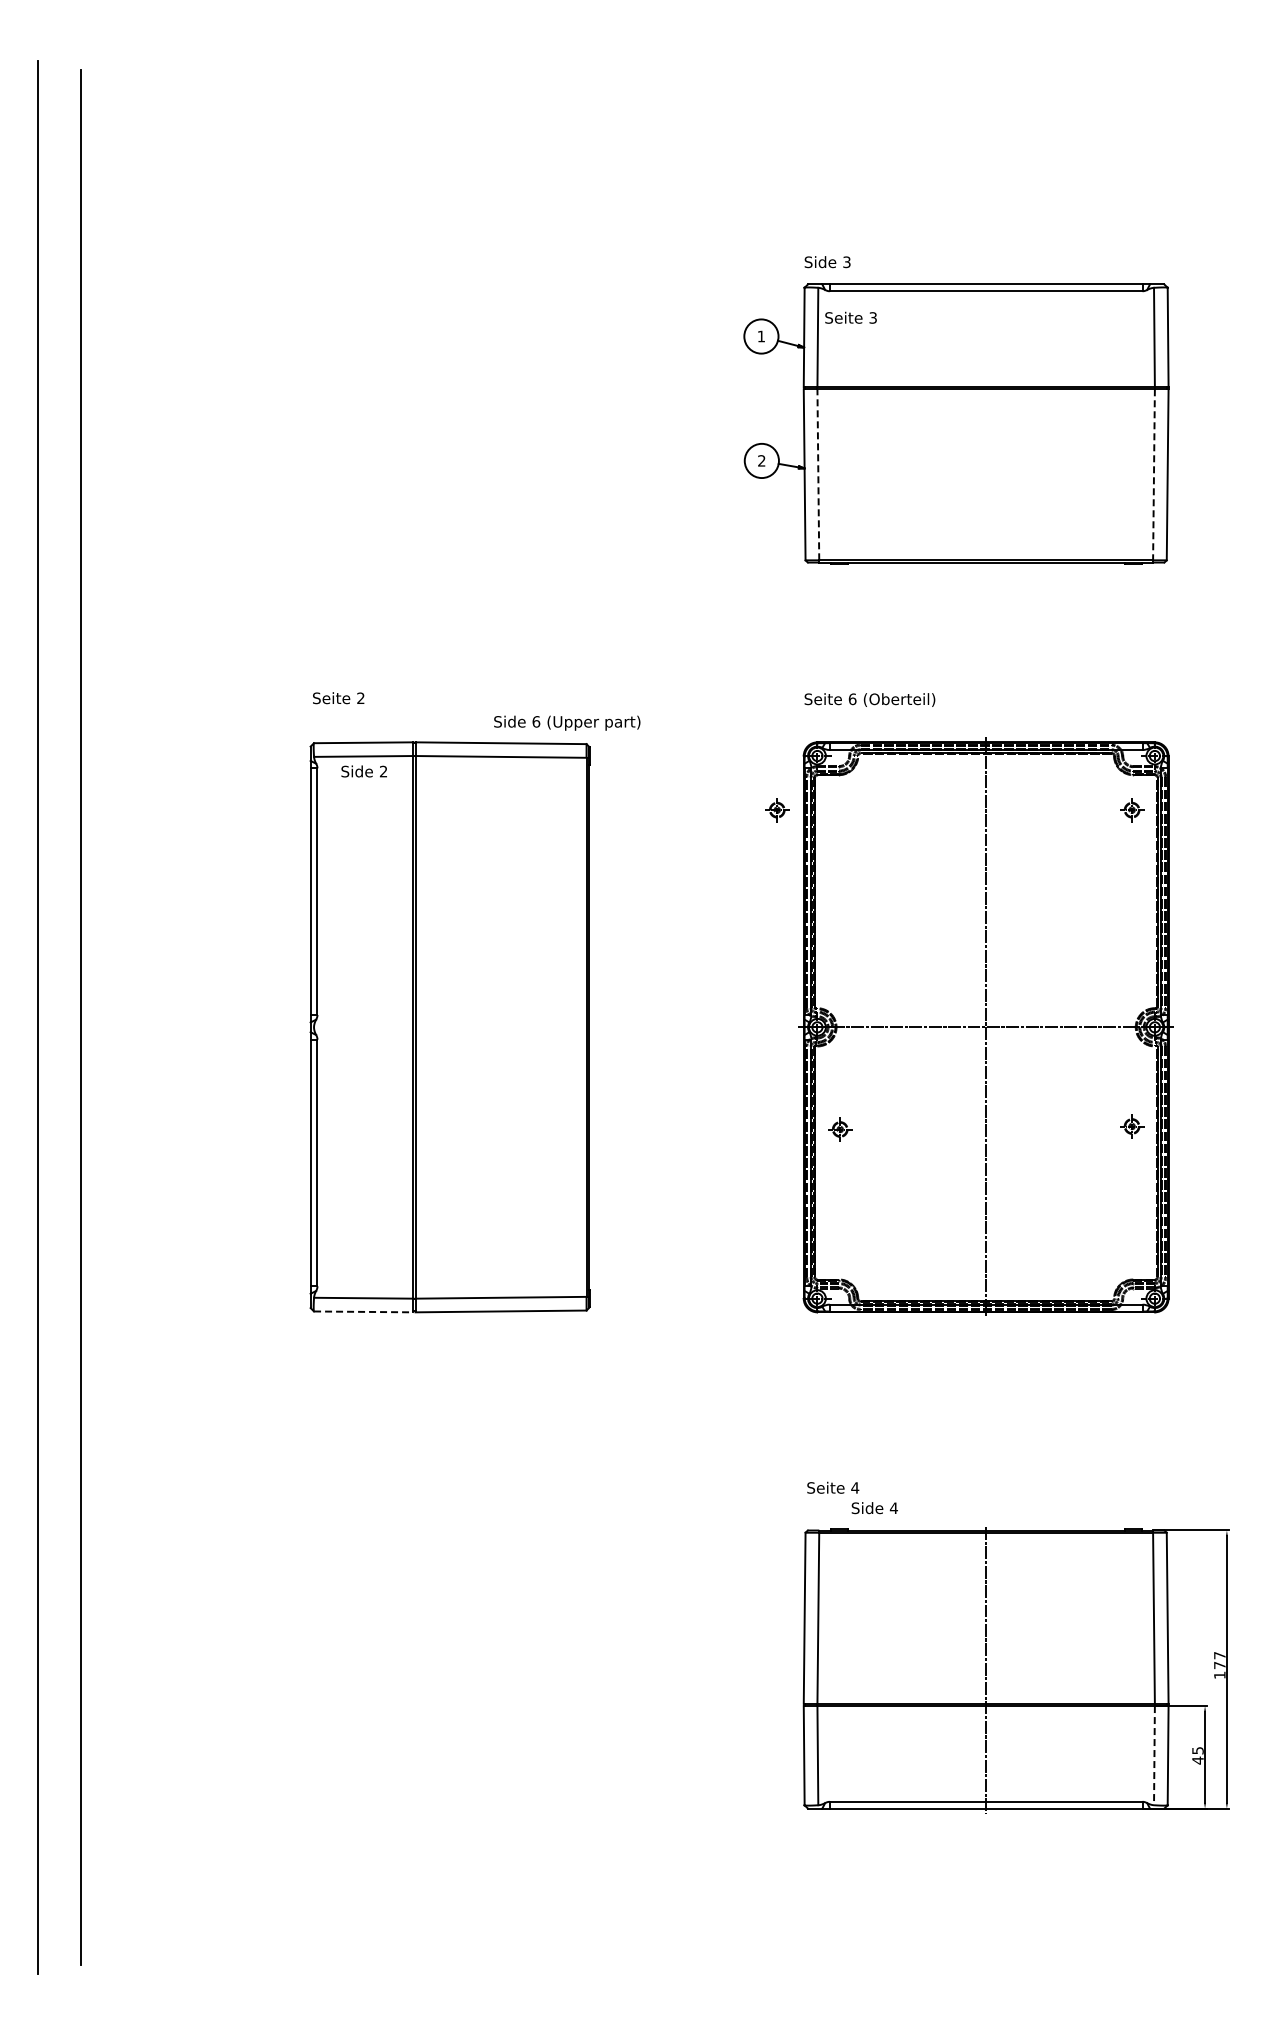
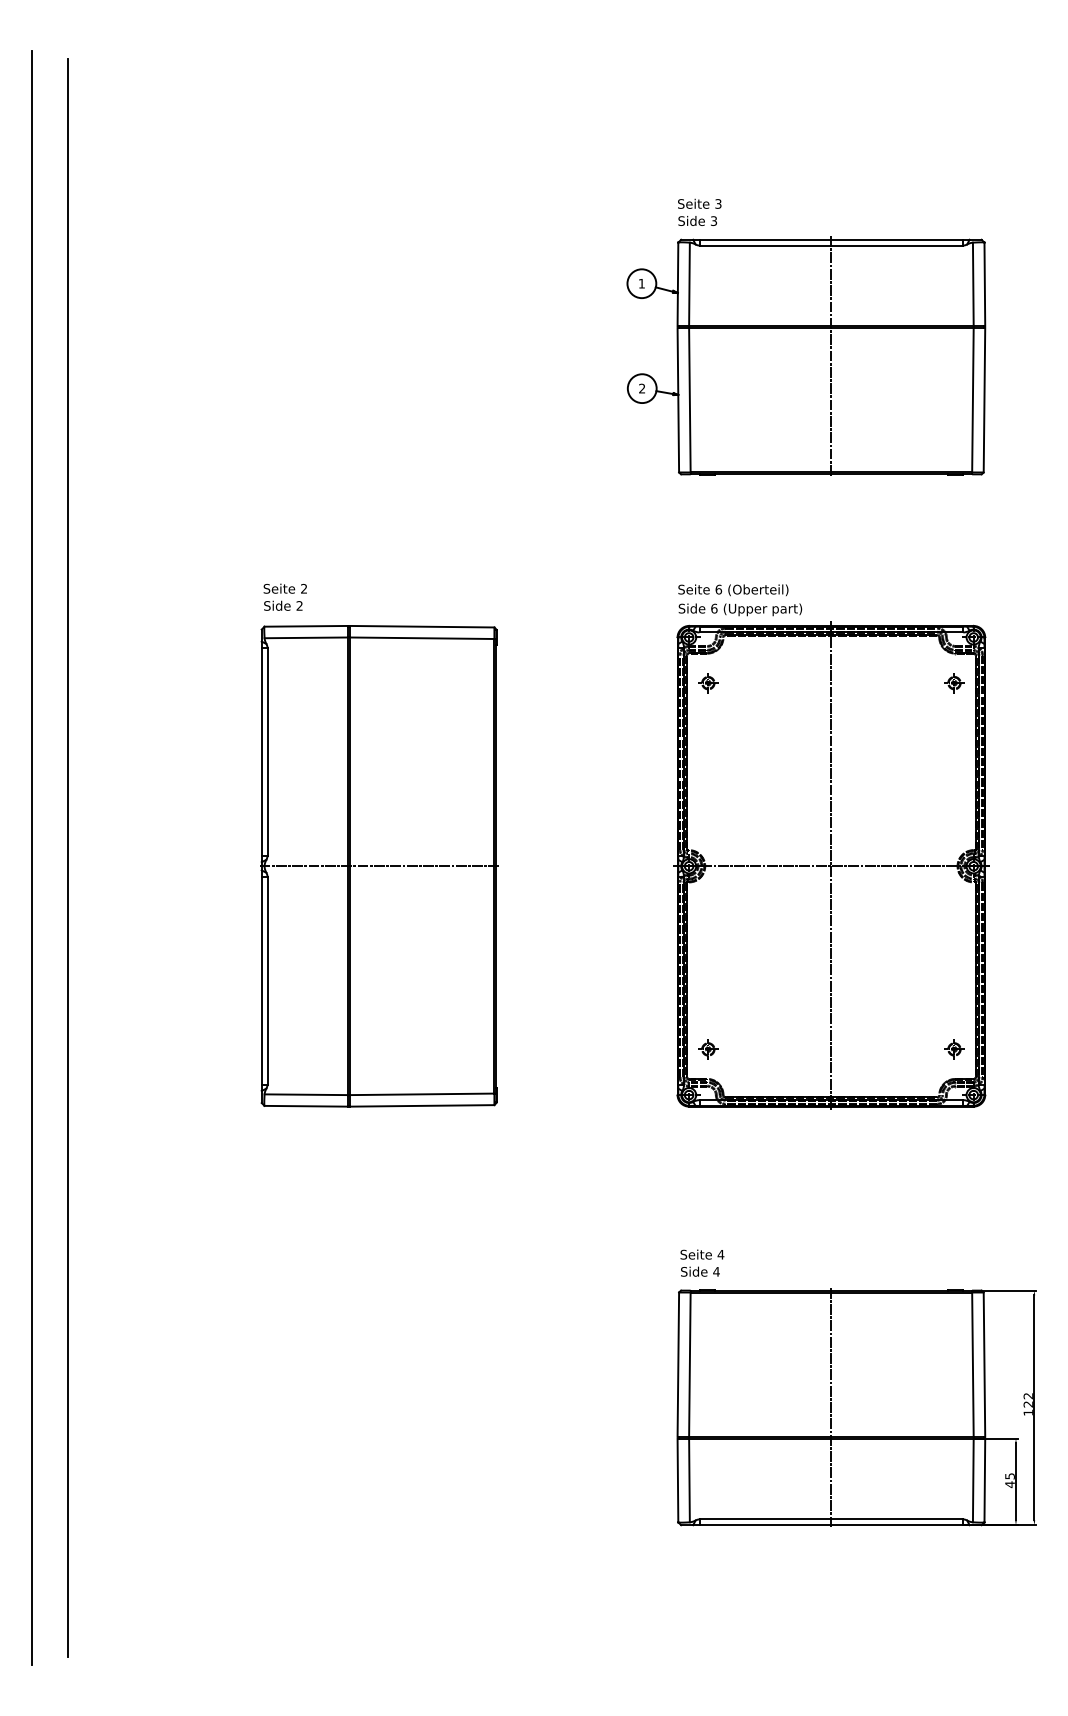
text: (850, 317) -> (699, 203), moved
line: (986, 423) -> (831, 357), added
line: (818, 474) -> (690, 400), dashed -> solid
line: (1153, 474) -> (972, 400), dashed -> solid
text: (567, 722) -> (740, 609), moved
text: (363, 771) -> (282, 605), moved
part: (777, 810) -> (708, 683), moved
line: (448, 1027) -> (377, 866), added
part: (1132, 1126) -> (954, 1049), moved
part: (840, 1129) -> (708, 1049), moved
line: (363, 1311) -> (306, 1105), dashed -> solid
text: (874, 1508) -> (700, 1272), moved
text: (1219, 1660) -> (1028, 1400), 177 -> 122
line: (1154, 1755) -> (973, 1480), dashed -> solid

